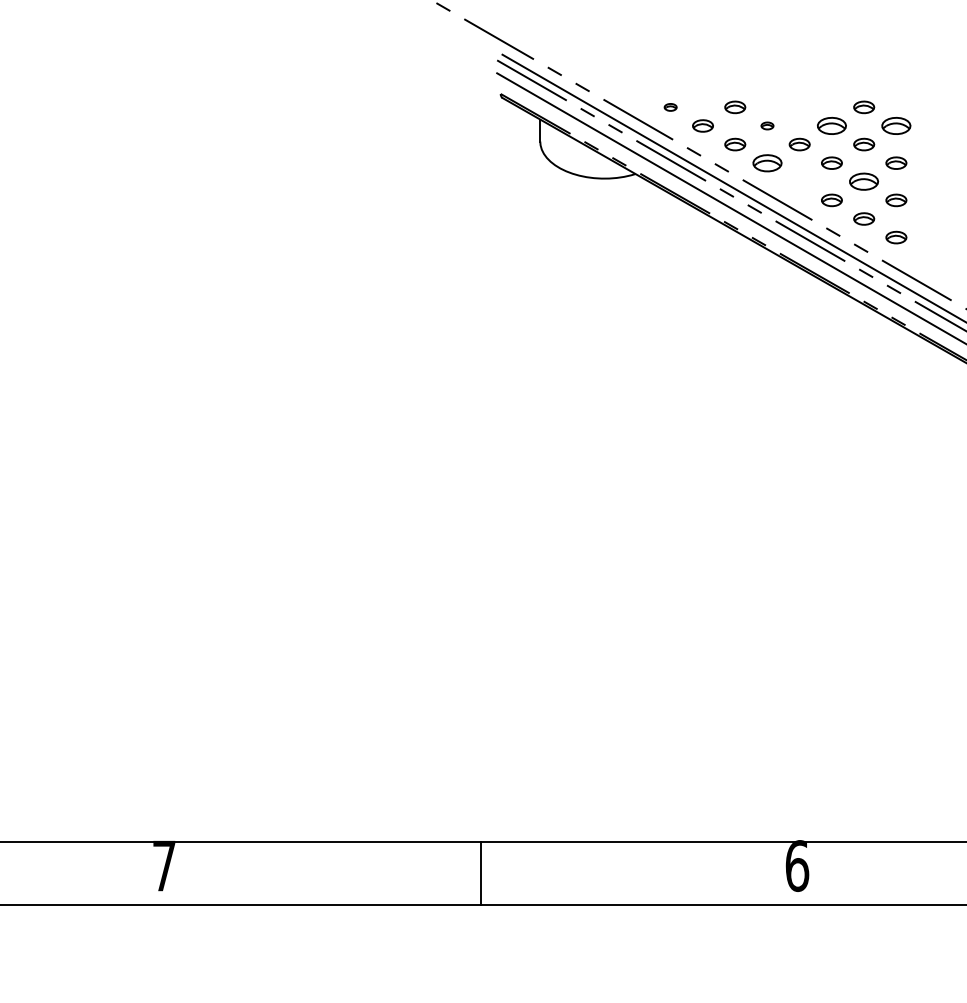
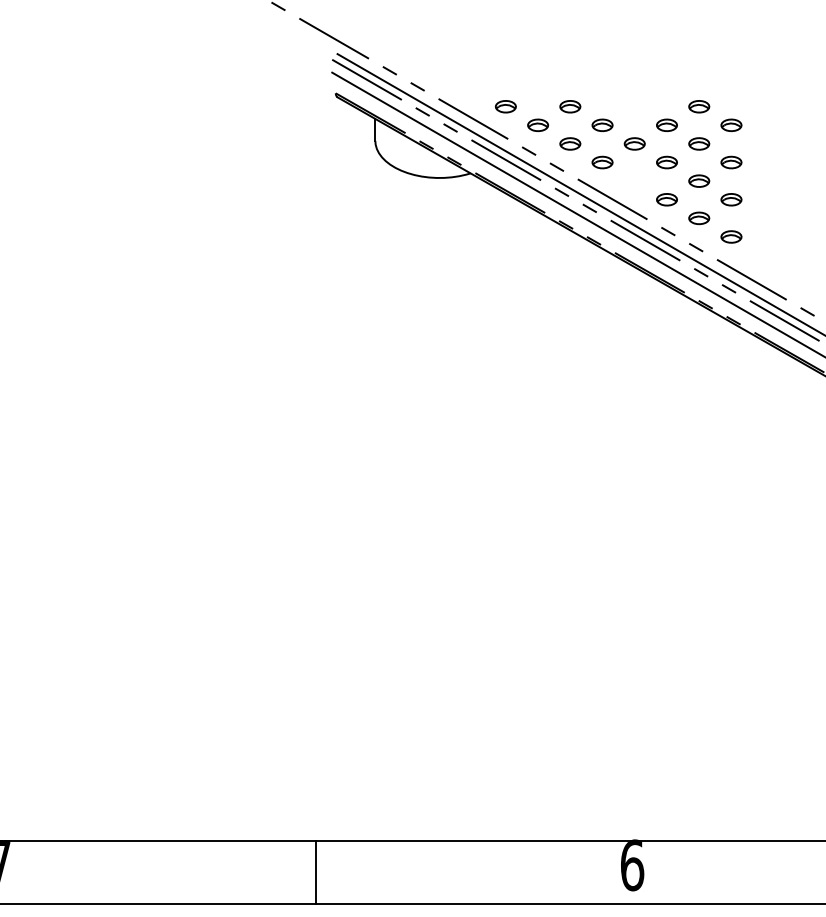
part: (670, 107) -> (505, 106), size x1.67
part: (767, 125) -> (602, 124), size x1.67
part: (831, 125) -> (666, 124), size x0.71
part: (896, 125) -> (731, 124), size x0.71
part: (767, 162) -> (602, 161), size x0.71
part: (864, 181) -> (699, 180), size x0.71

